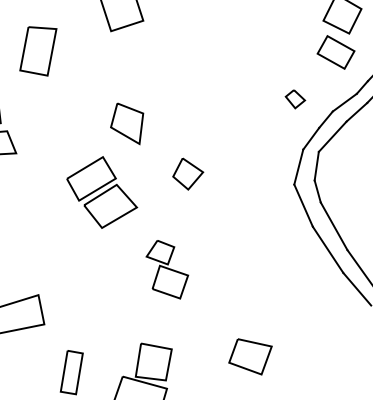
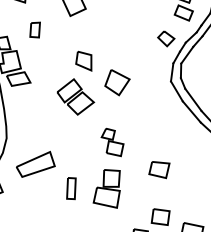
part: (36, 49) -> (34, 29), size x0.62
part: (295, 98) -> (166, 38), size x1.67
part: (188, 173) -> (117, 82), size x1.67
part: (166, 269) -> (112, 142), moved

